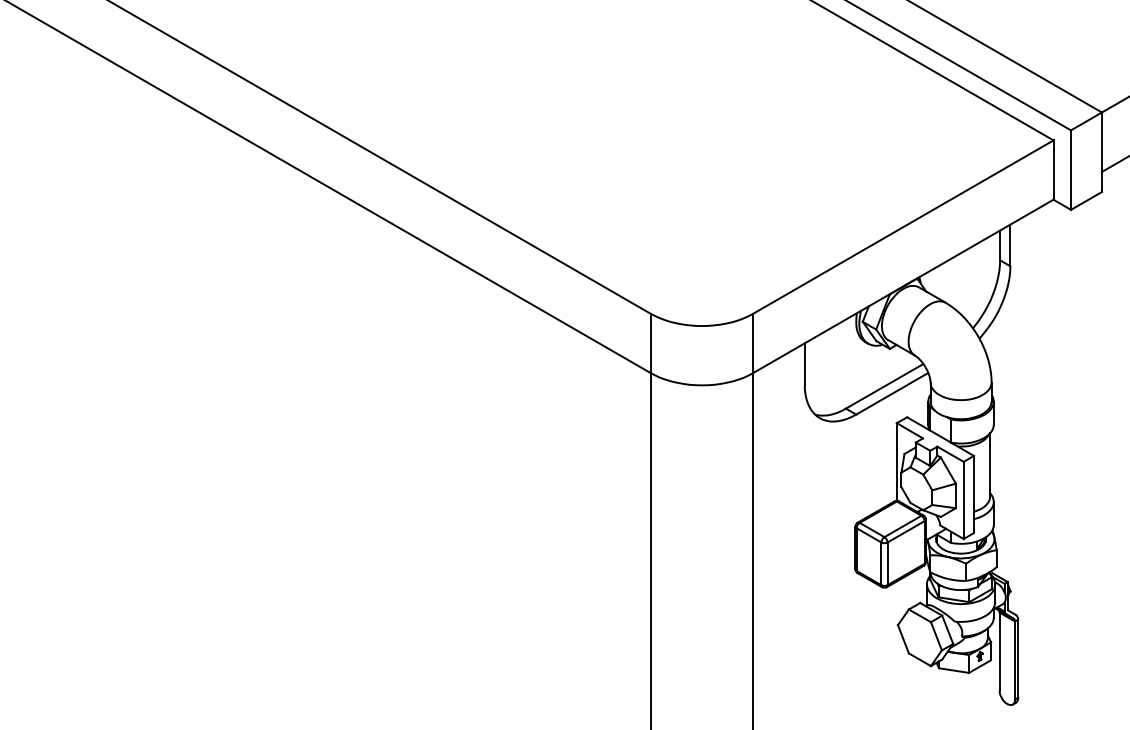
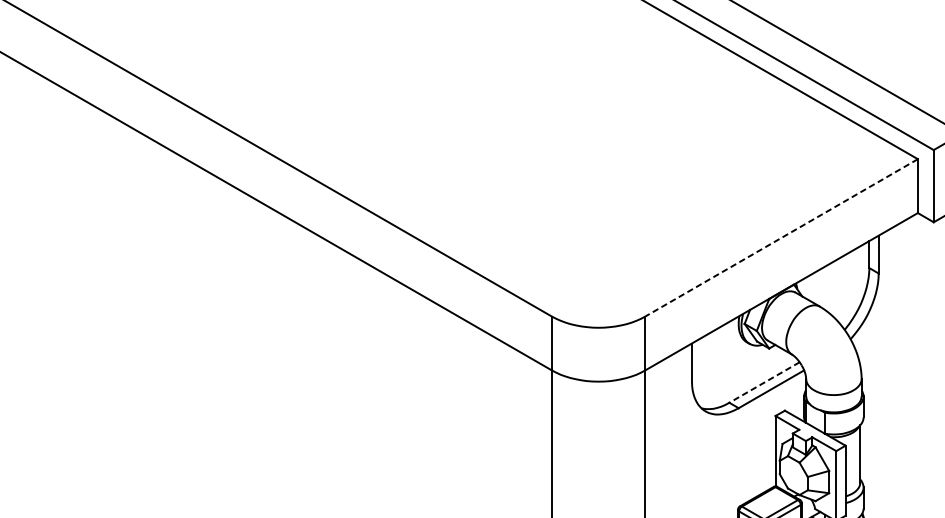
line: (903, 227) -> (781, 238), solid -> dashed
line: (884, 386) -> (764, 382), solid -> dashed

